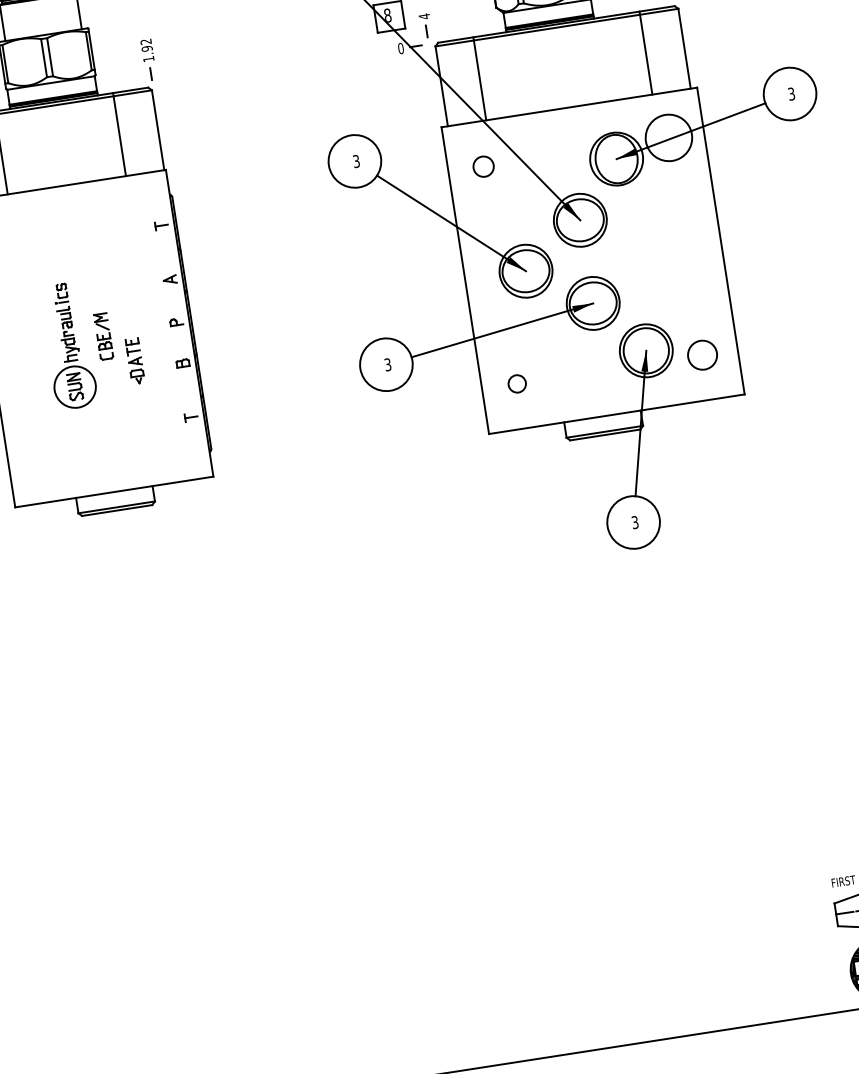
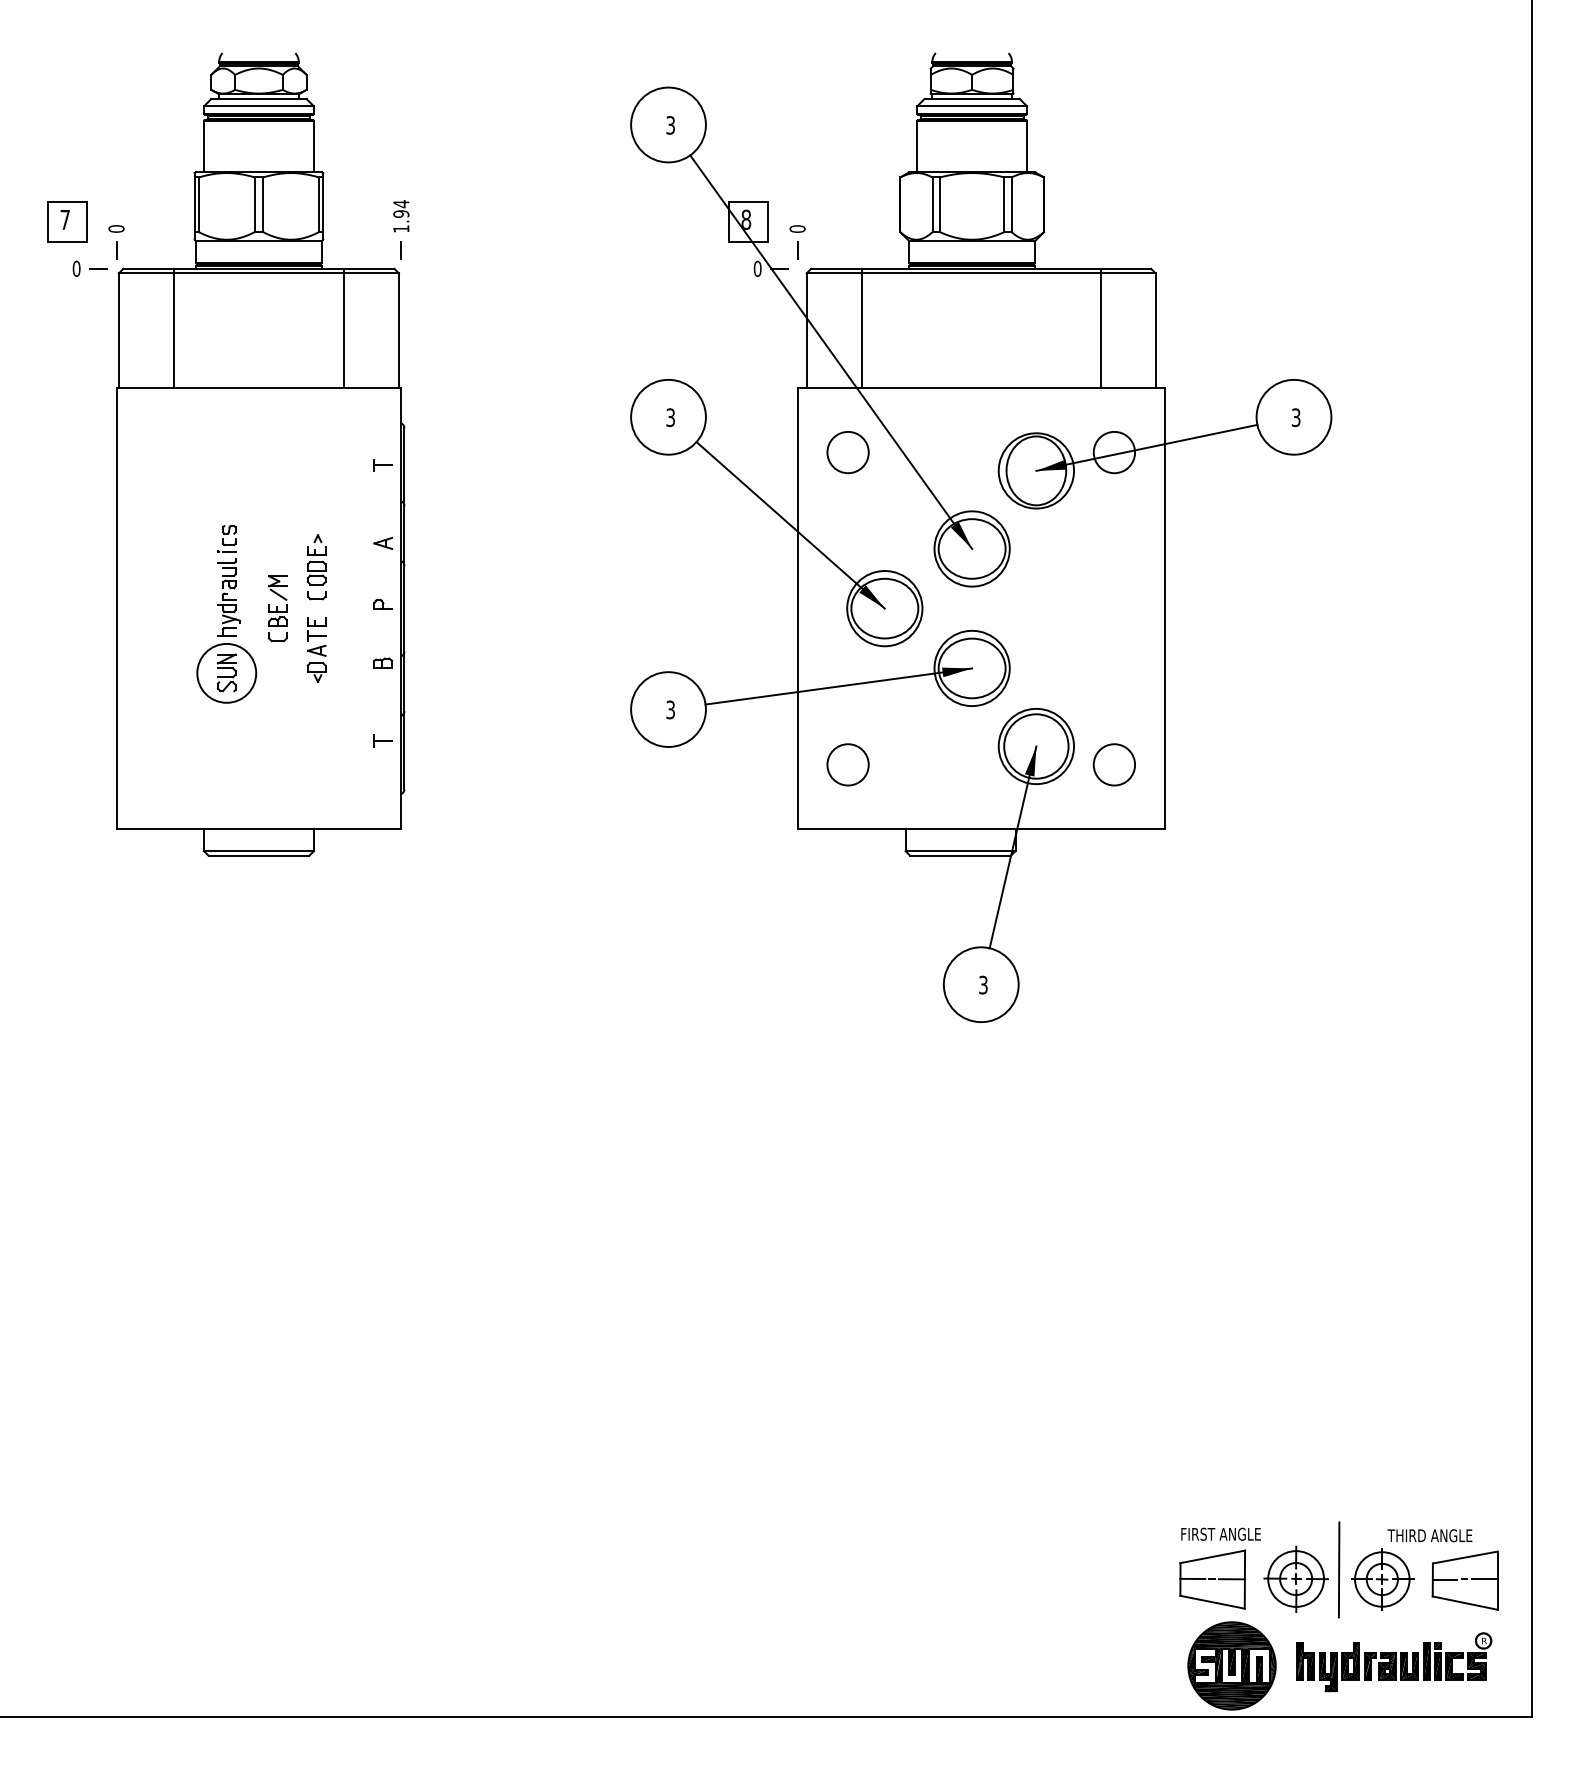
text: (424, 16) -> (797, 229), 4 -> 0
text: (146, 42) -> (401, 204), 1.92 -> 1.94
circle: (668, 137) -> (1114, 452), size x0.62
circle: (483, 166) -> (847, 452), size x1.43
part: (126, 303) -> (316, 567), added
circle: (516, 383) -> (847, 764), size x1.67

